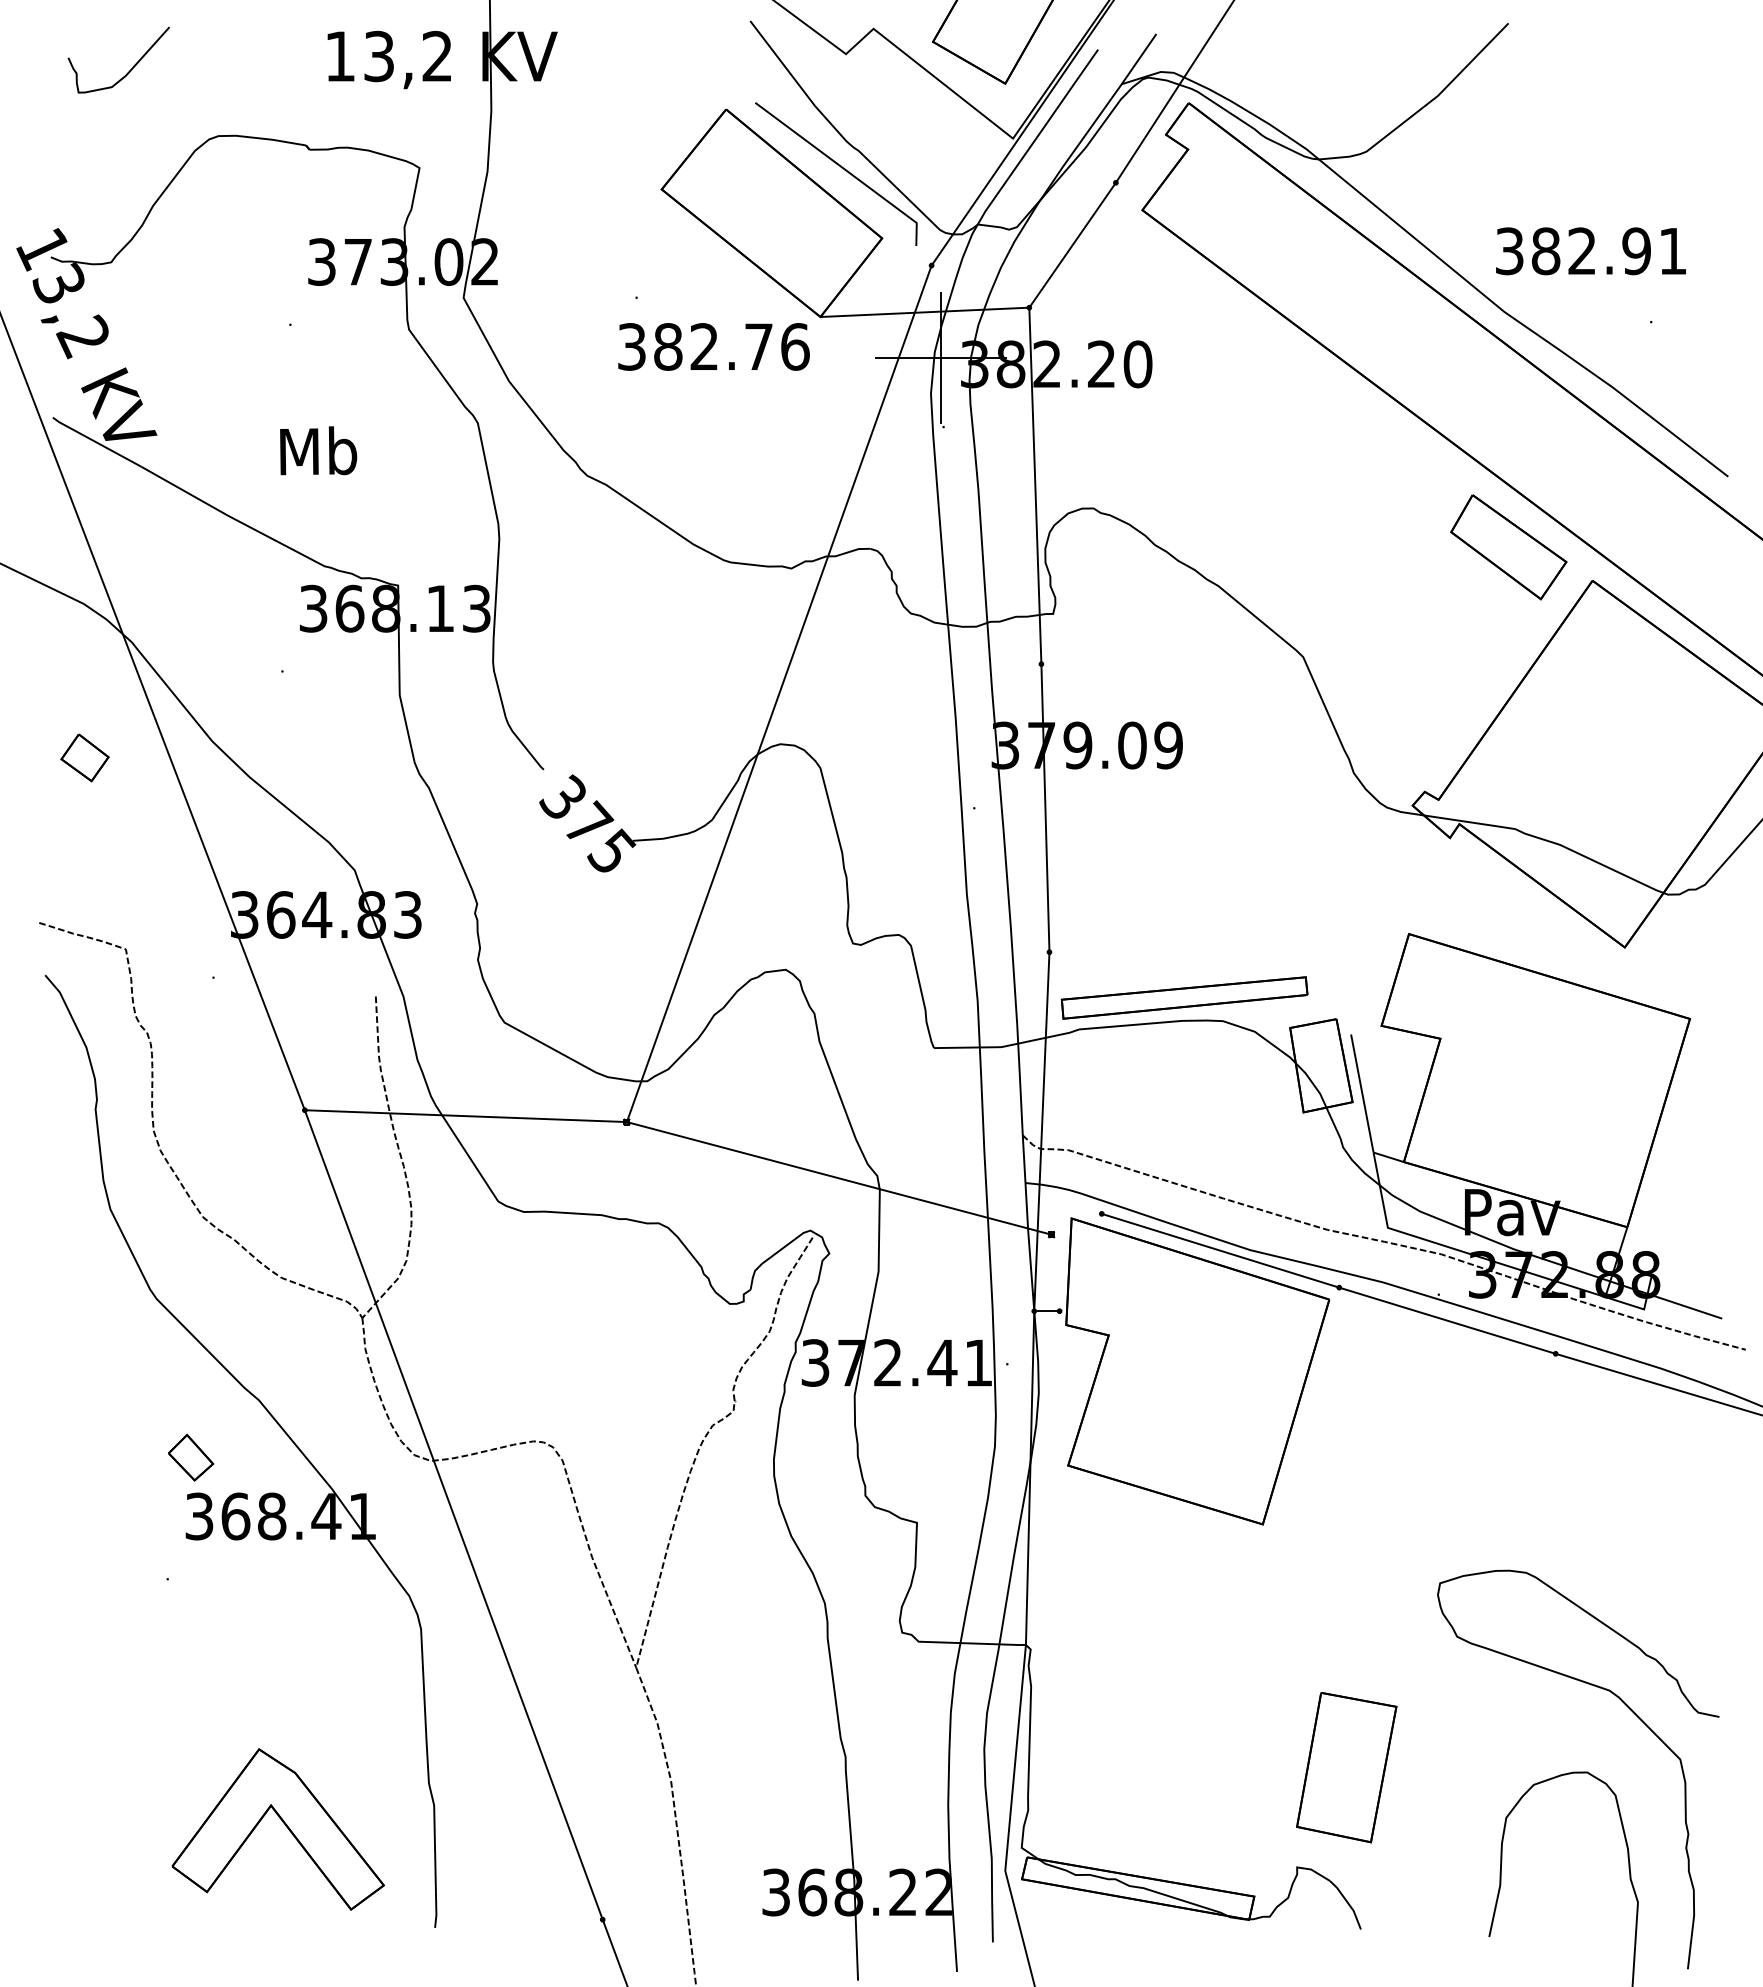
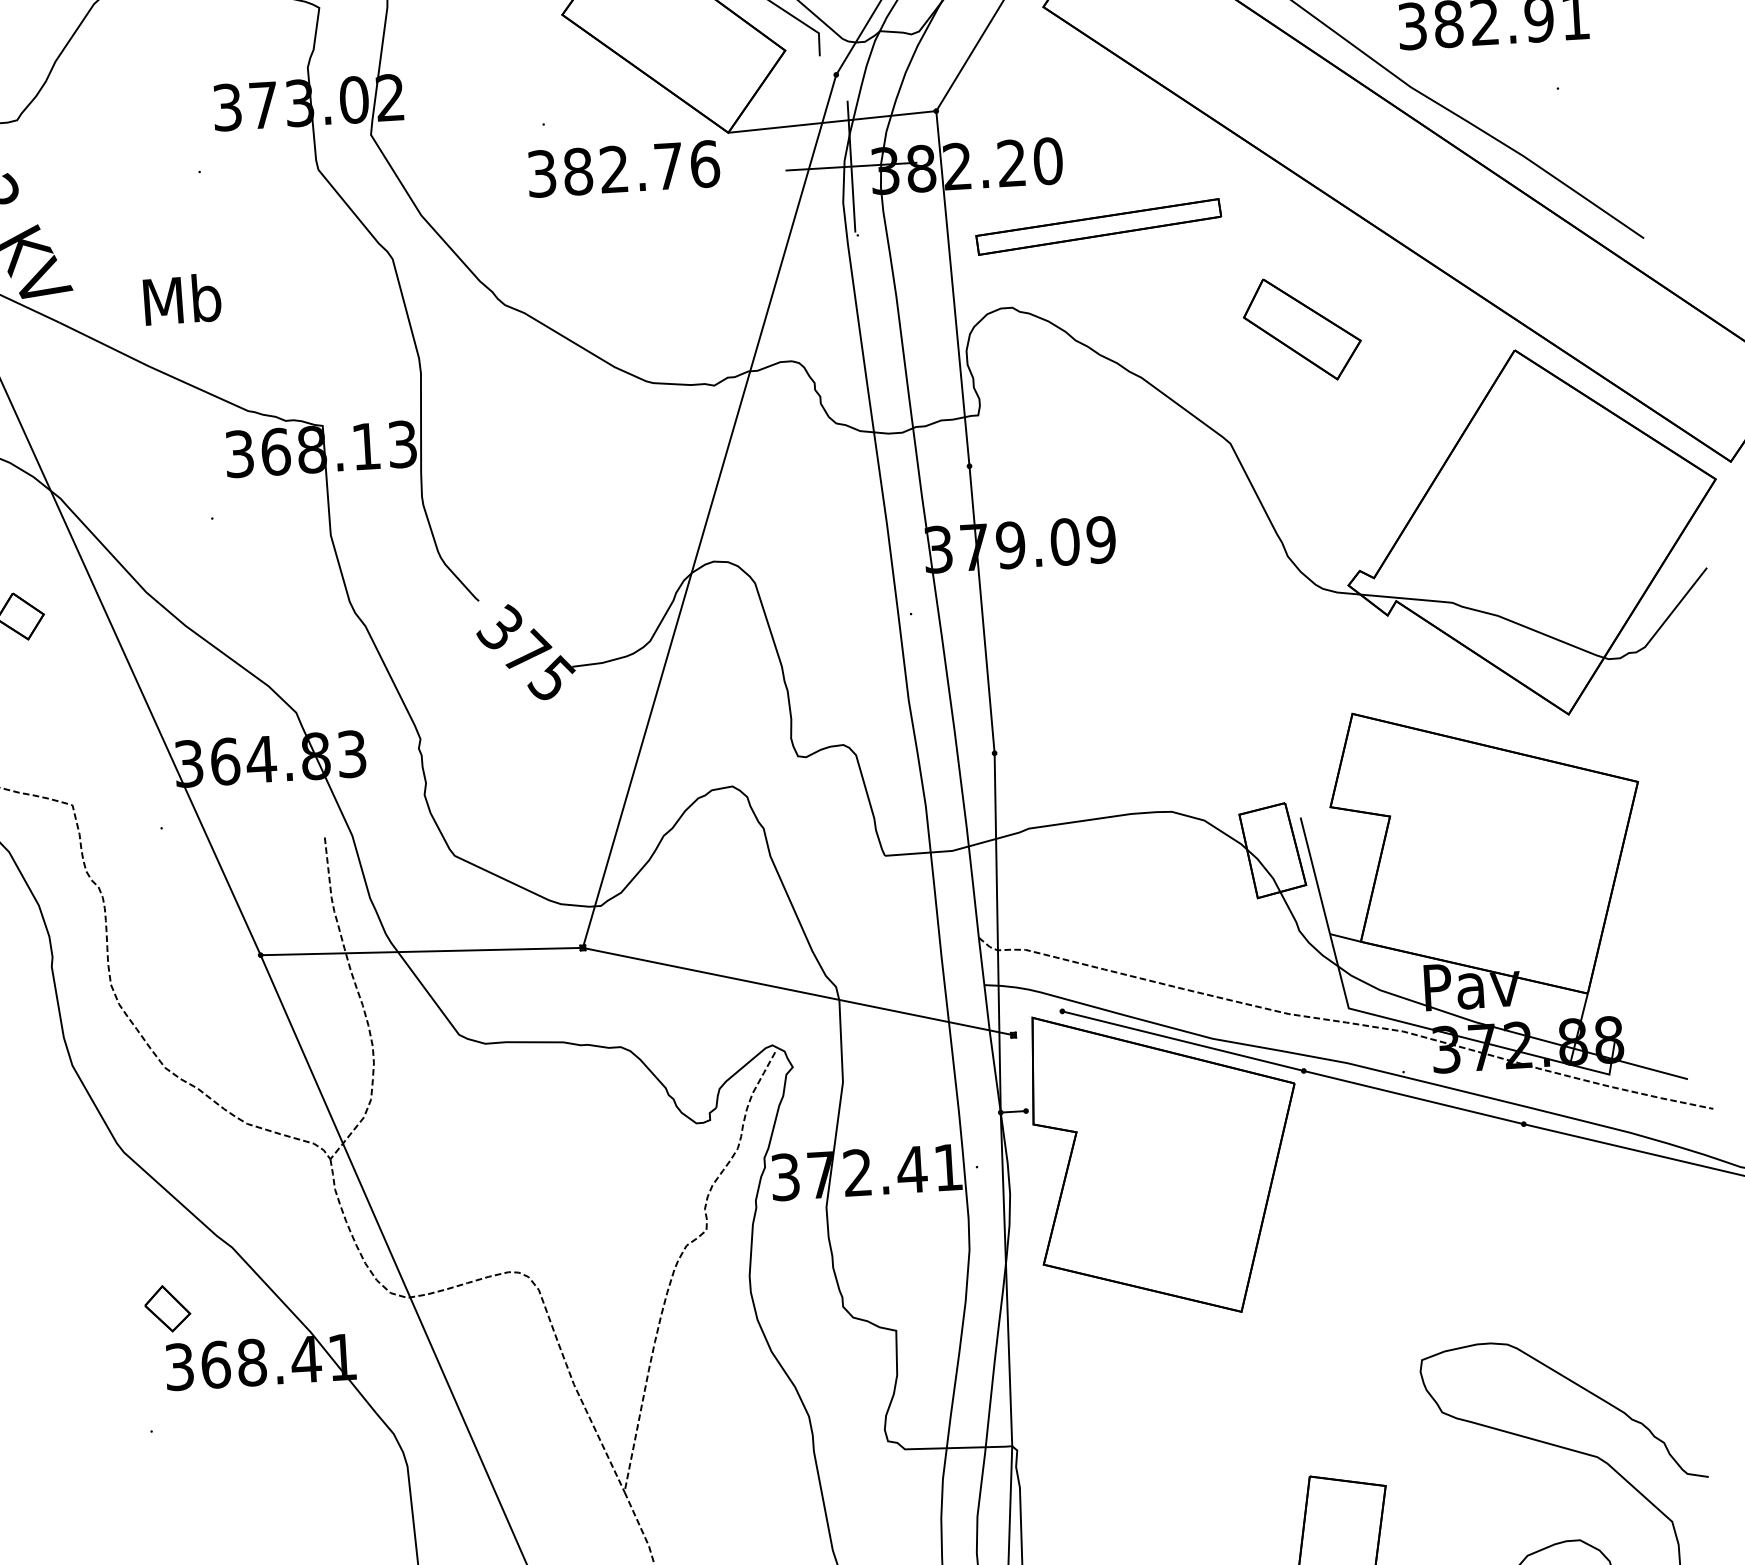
text: (318, 450) -> (182, 298), moved
part: (1508, 547) -> (1302, 329), moved
part: (1184, 997) -> (1098, 226), moved

